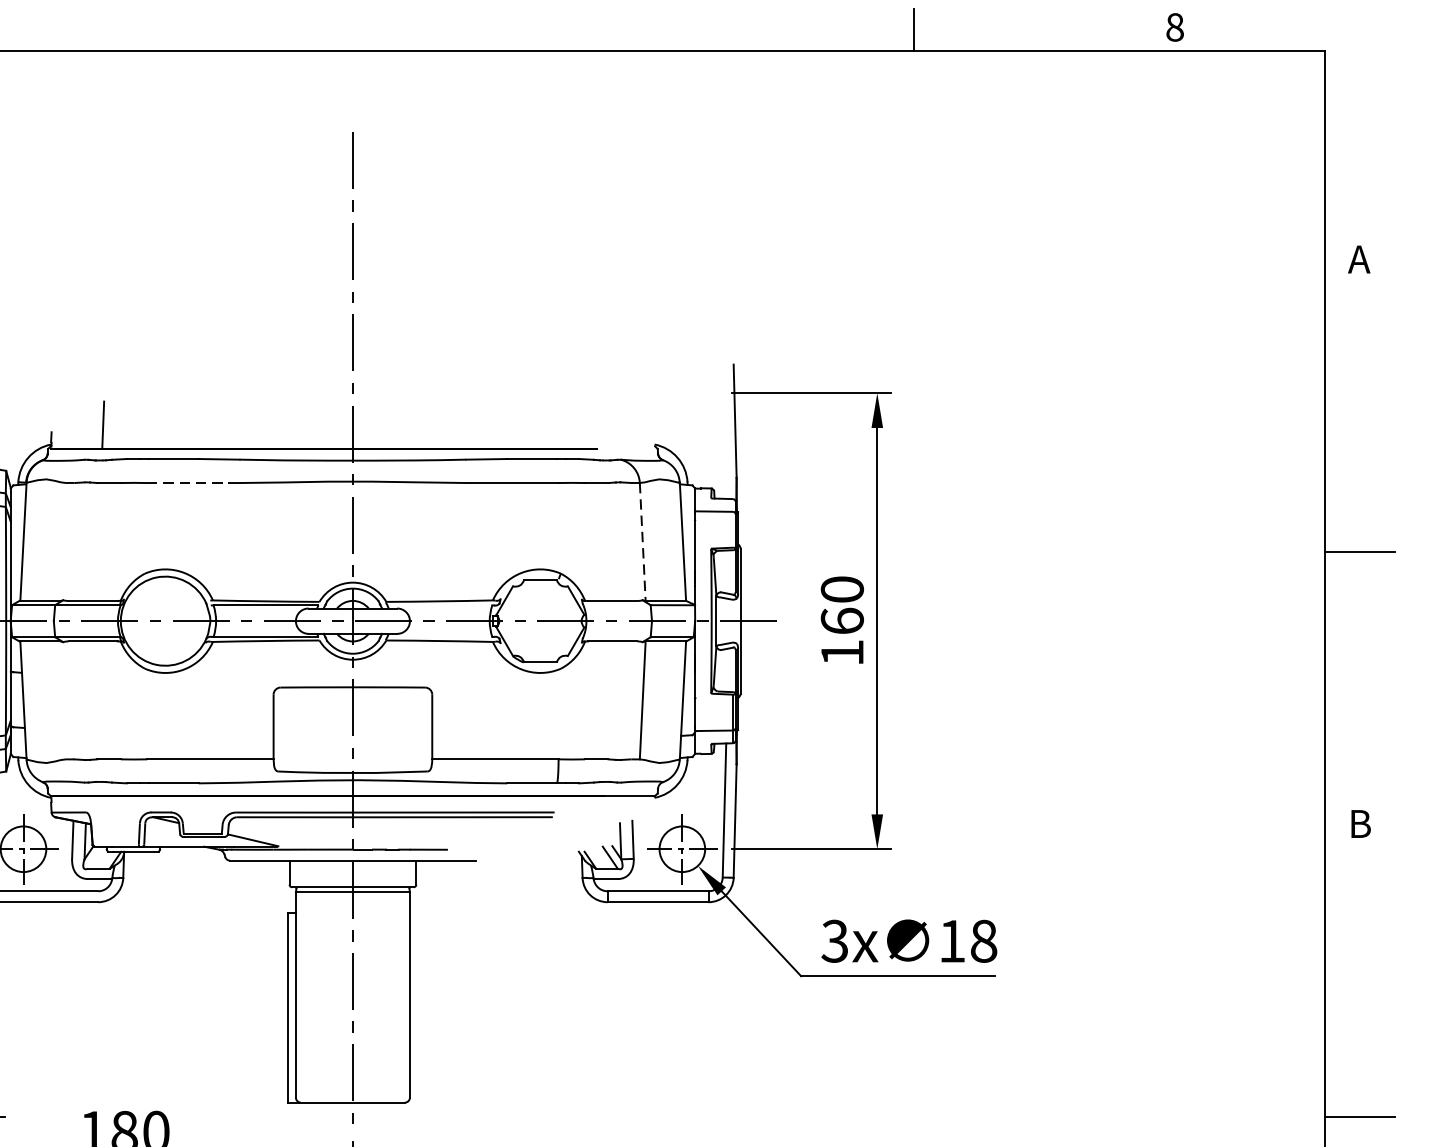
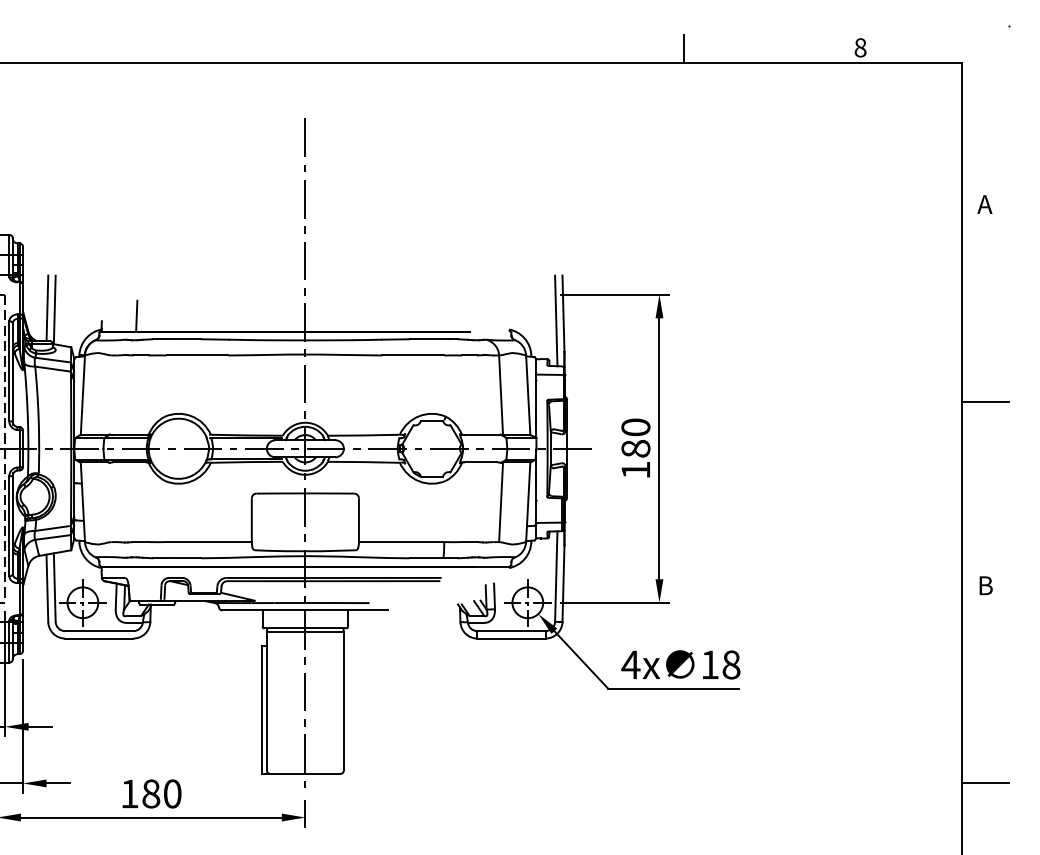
line: (724, 431) -> (556, 320), added
line: (193, 483) -> (197, 355), dashed -> solid
line: (643, 542) -> (501, 395), dashed -> solid
text: (841, 620) -> (635, 448), 160 -> 180
text: (834, 940) -> (630, 664), 3x -> 4x

